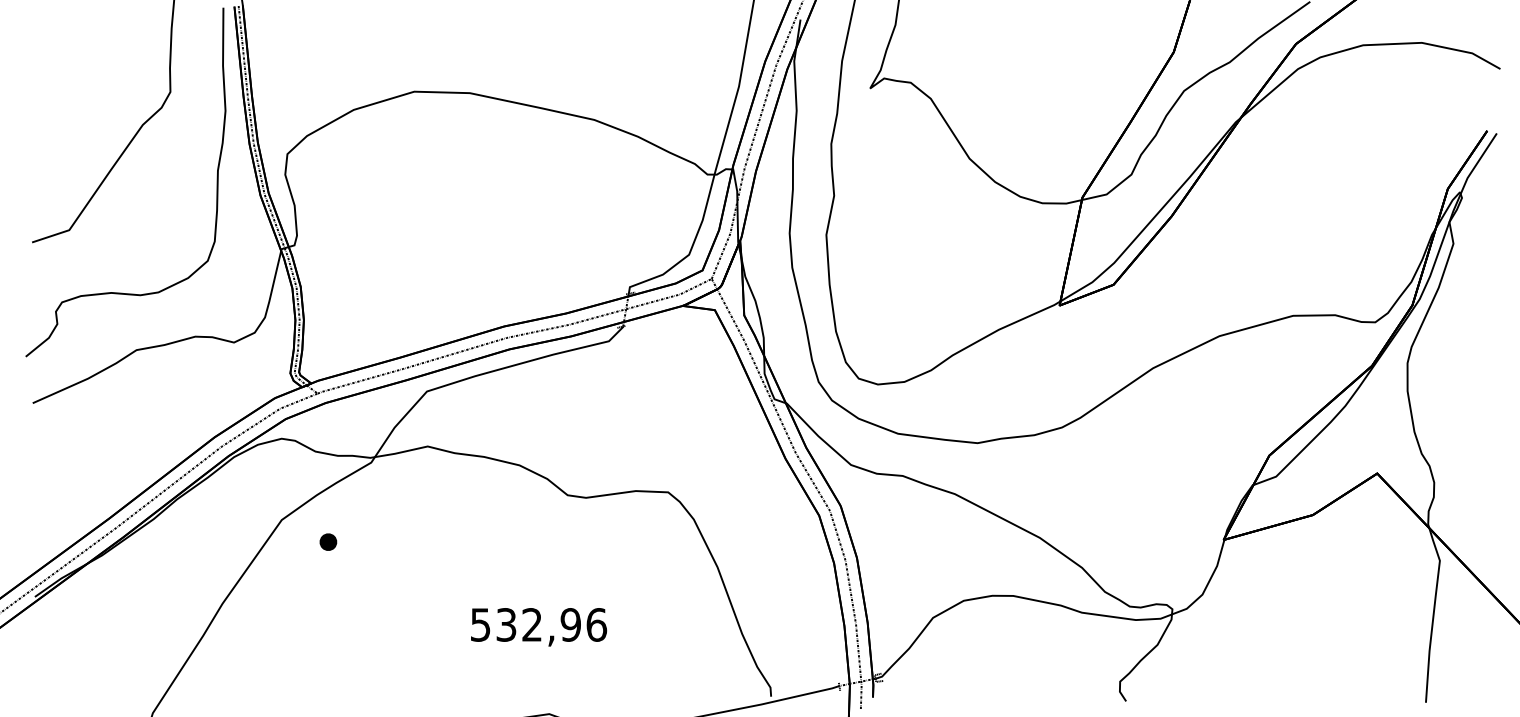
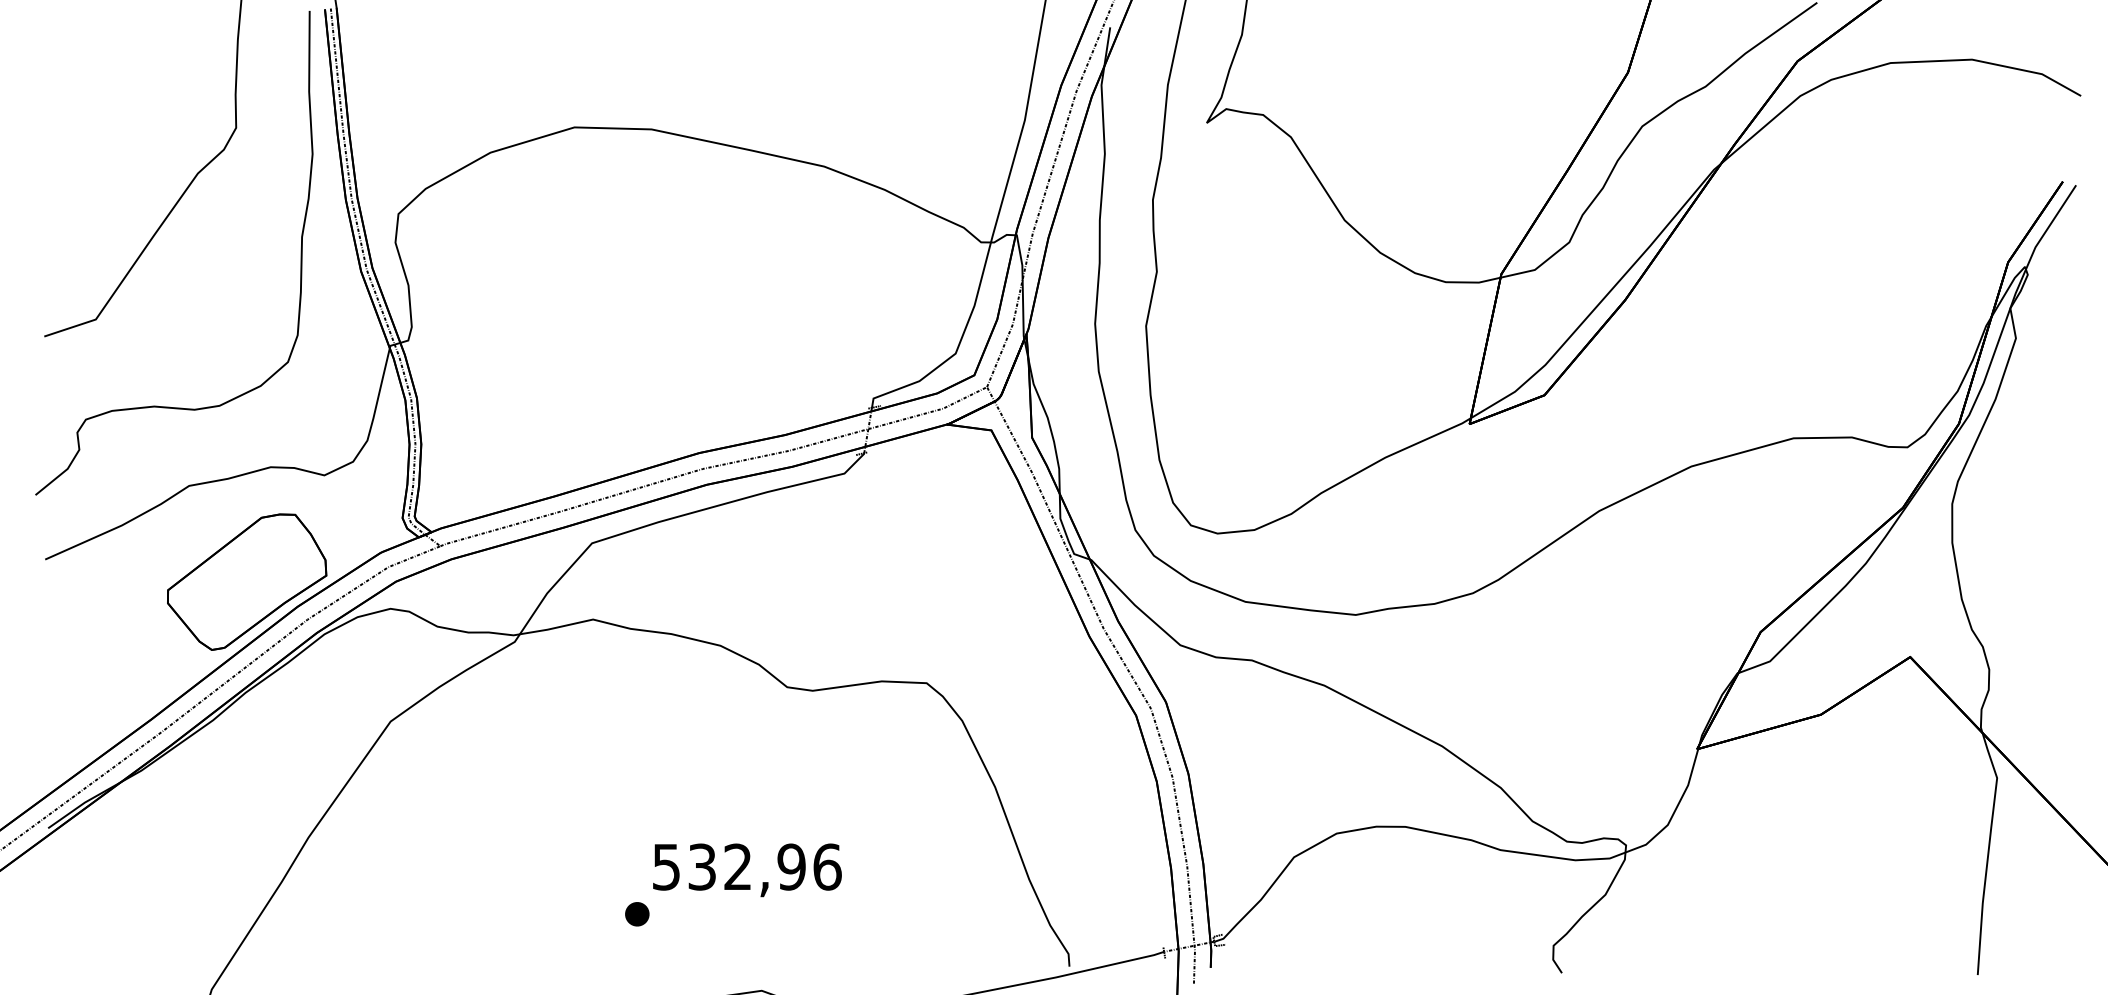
part: (178, 419) -> (247, 581), added
part: (328, 542) -> (637, 914), moved

